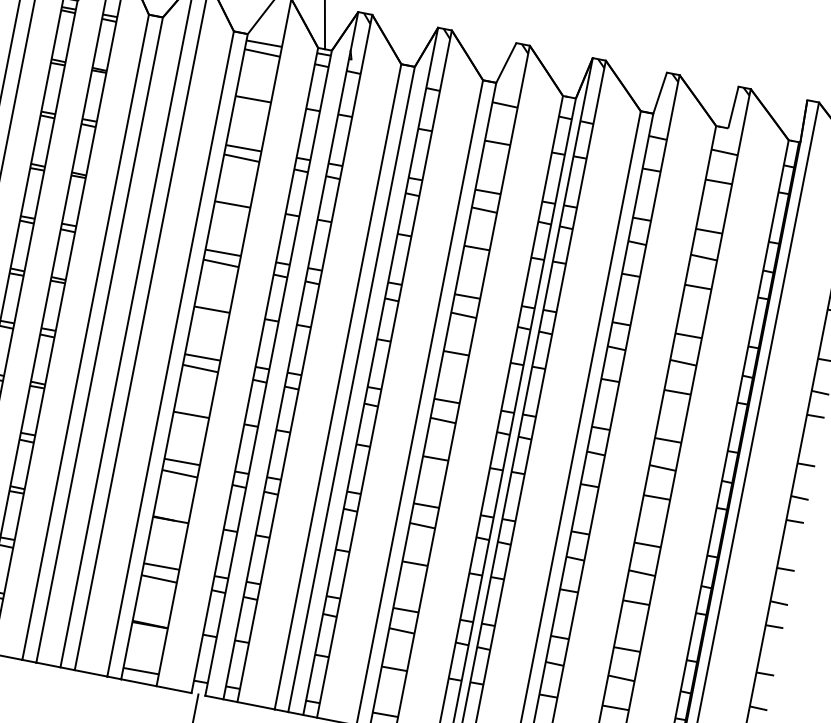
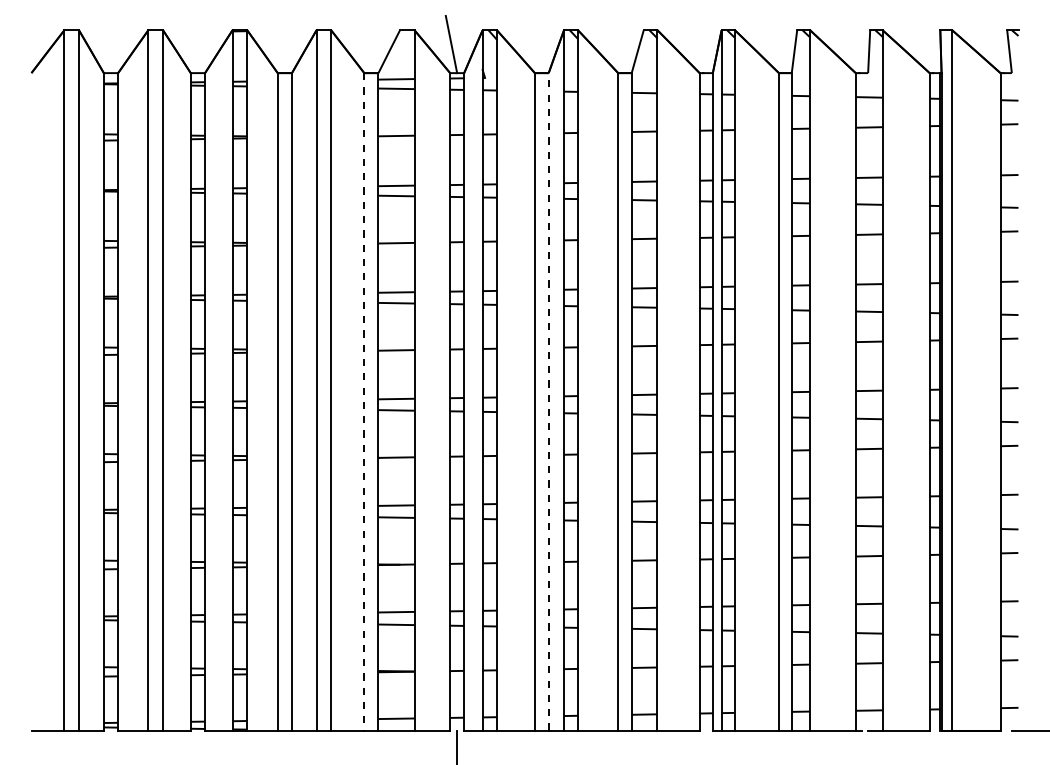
line: (170, 353) -> (364, 401), solid -> dashed
line: (351, 389) -> (548, 401), solid -> dashed

